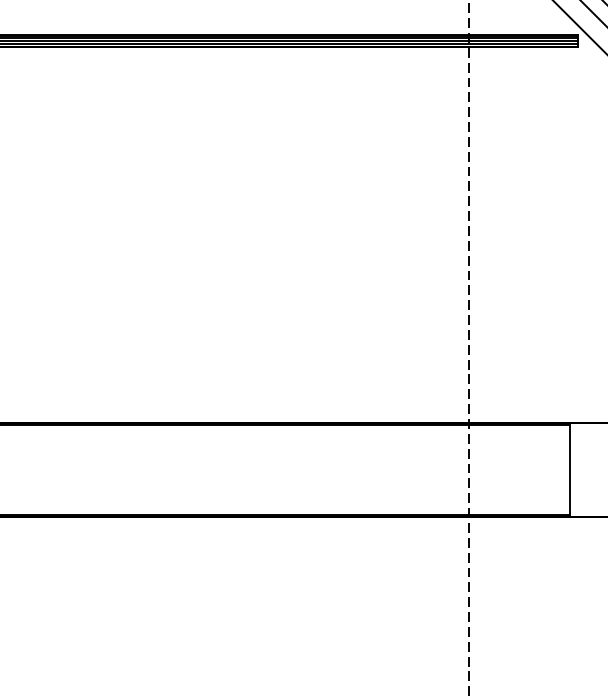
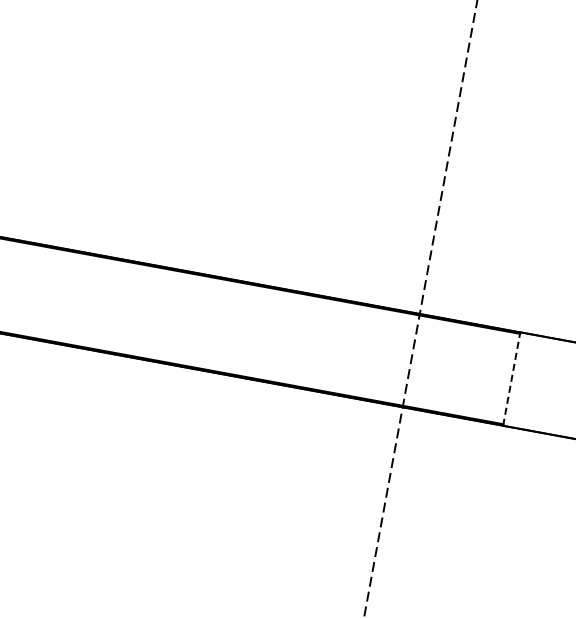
line: (569, 469) -> (511, 378), solid -> dashed

